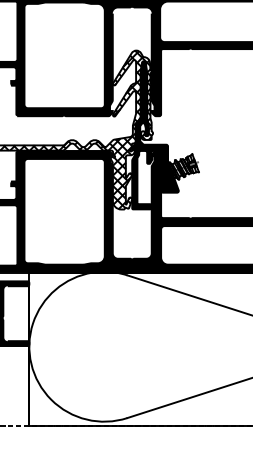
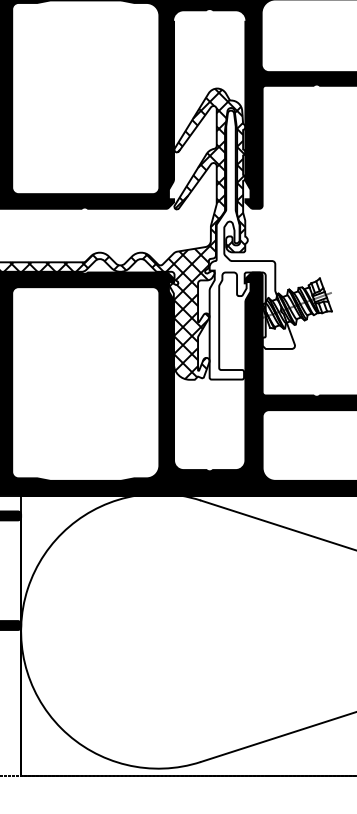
fill: (155, 135) -> (252, 244), removed

